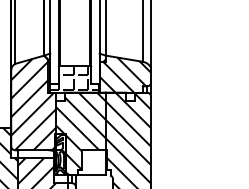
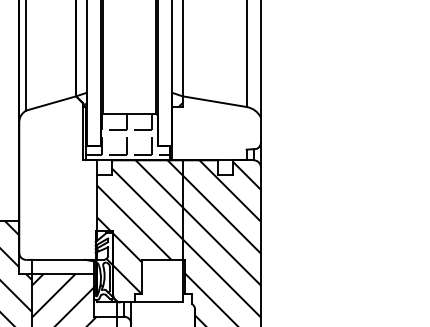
hatch: (125, 74) -> (216, 128), removed
hatch: (33, 104) -> (57, 180), removed

